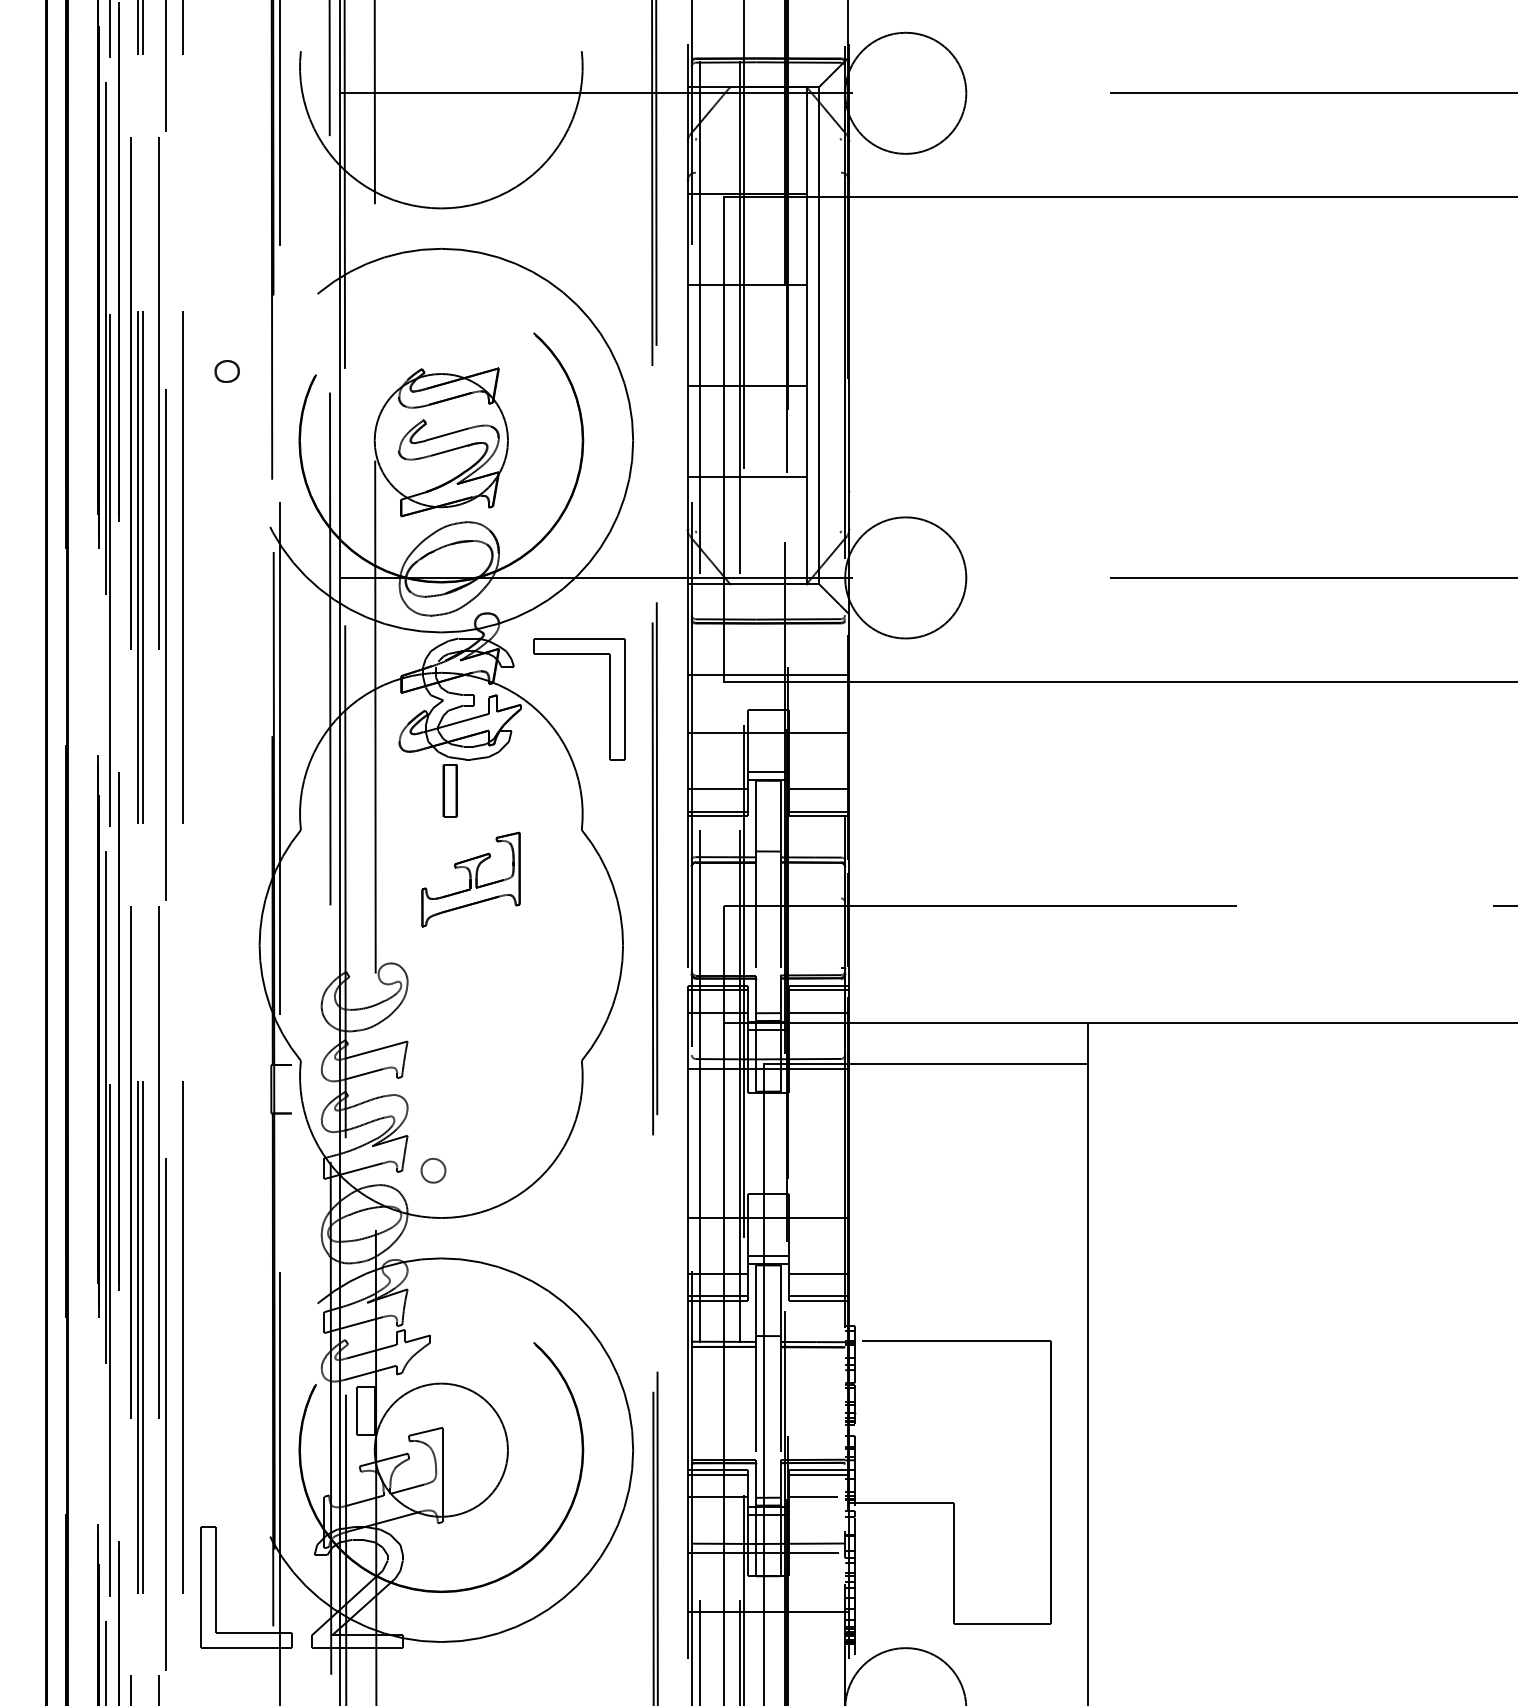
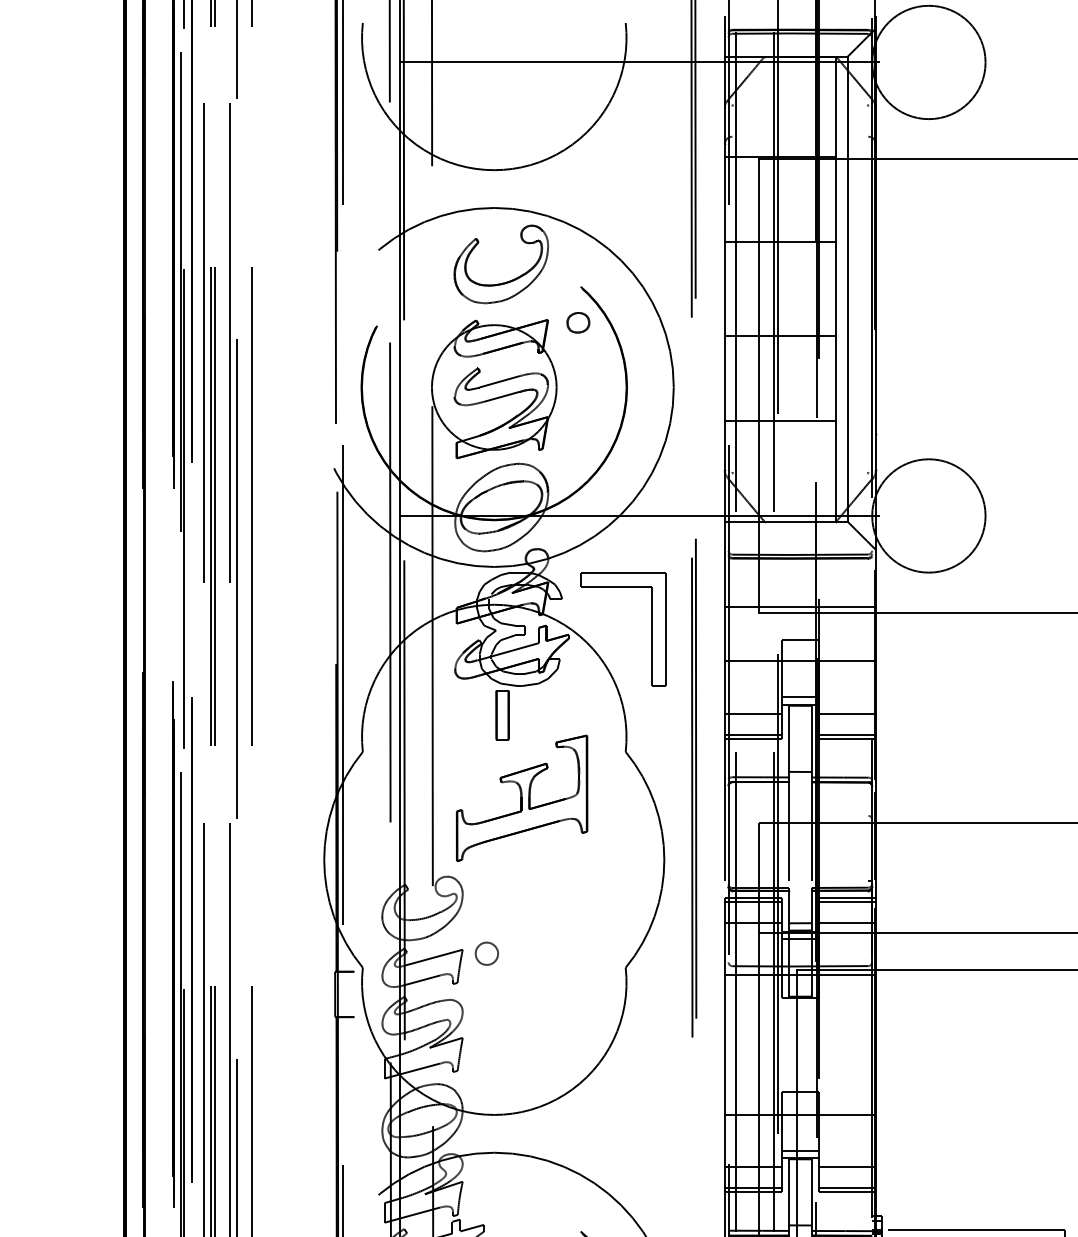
part: (454, 327) -> (506, 281), added
part: (226, 371) -> (577, 322), moved
part: (470, 879) -> (521, 798), size x1.43
part: (433, 1170) -> (486, 953), moved

